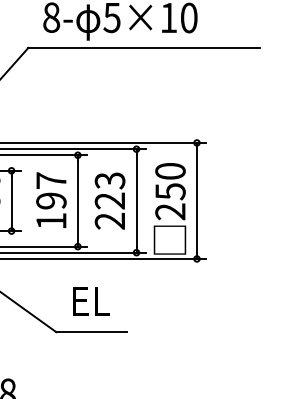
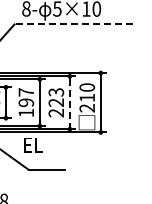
line: (143, 48) -> (73, 24), solid -> dashed
text: (170, 190) -> (87, 97), 250 -> 210
line: (135, 200) -> (69, 102), solid -> dashed
text: (90, 302) -> (33, 145), moved

